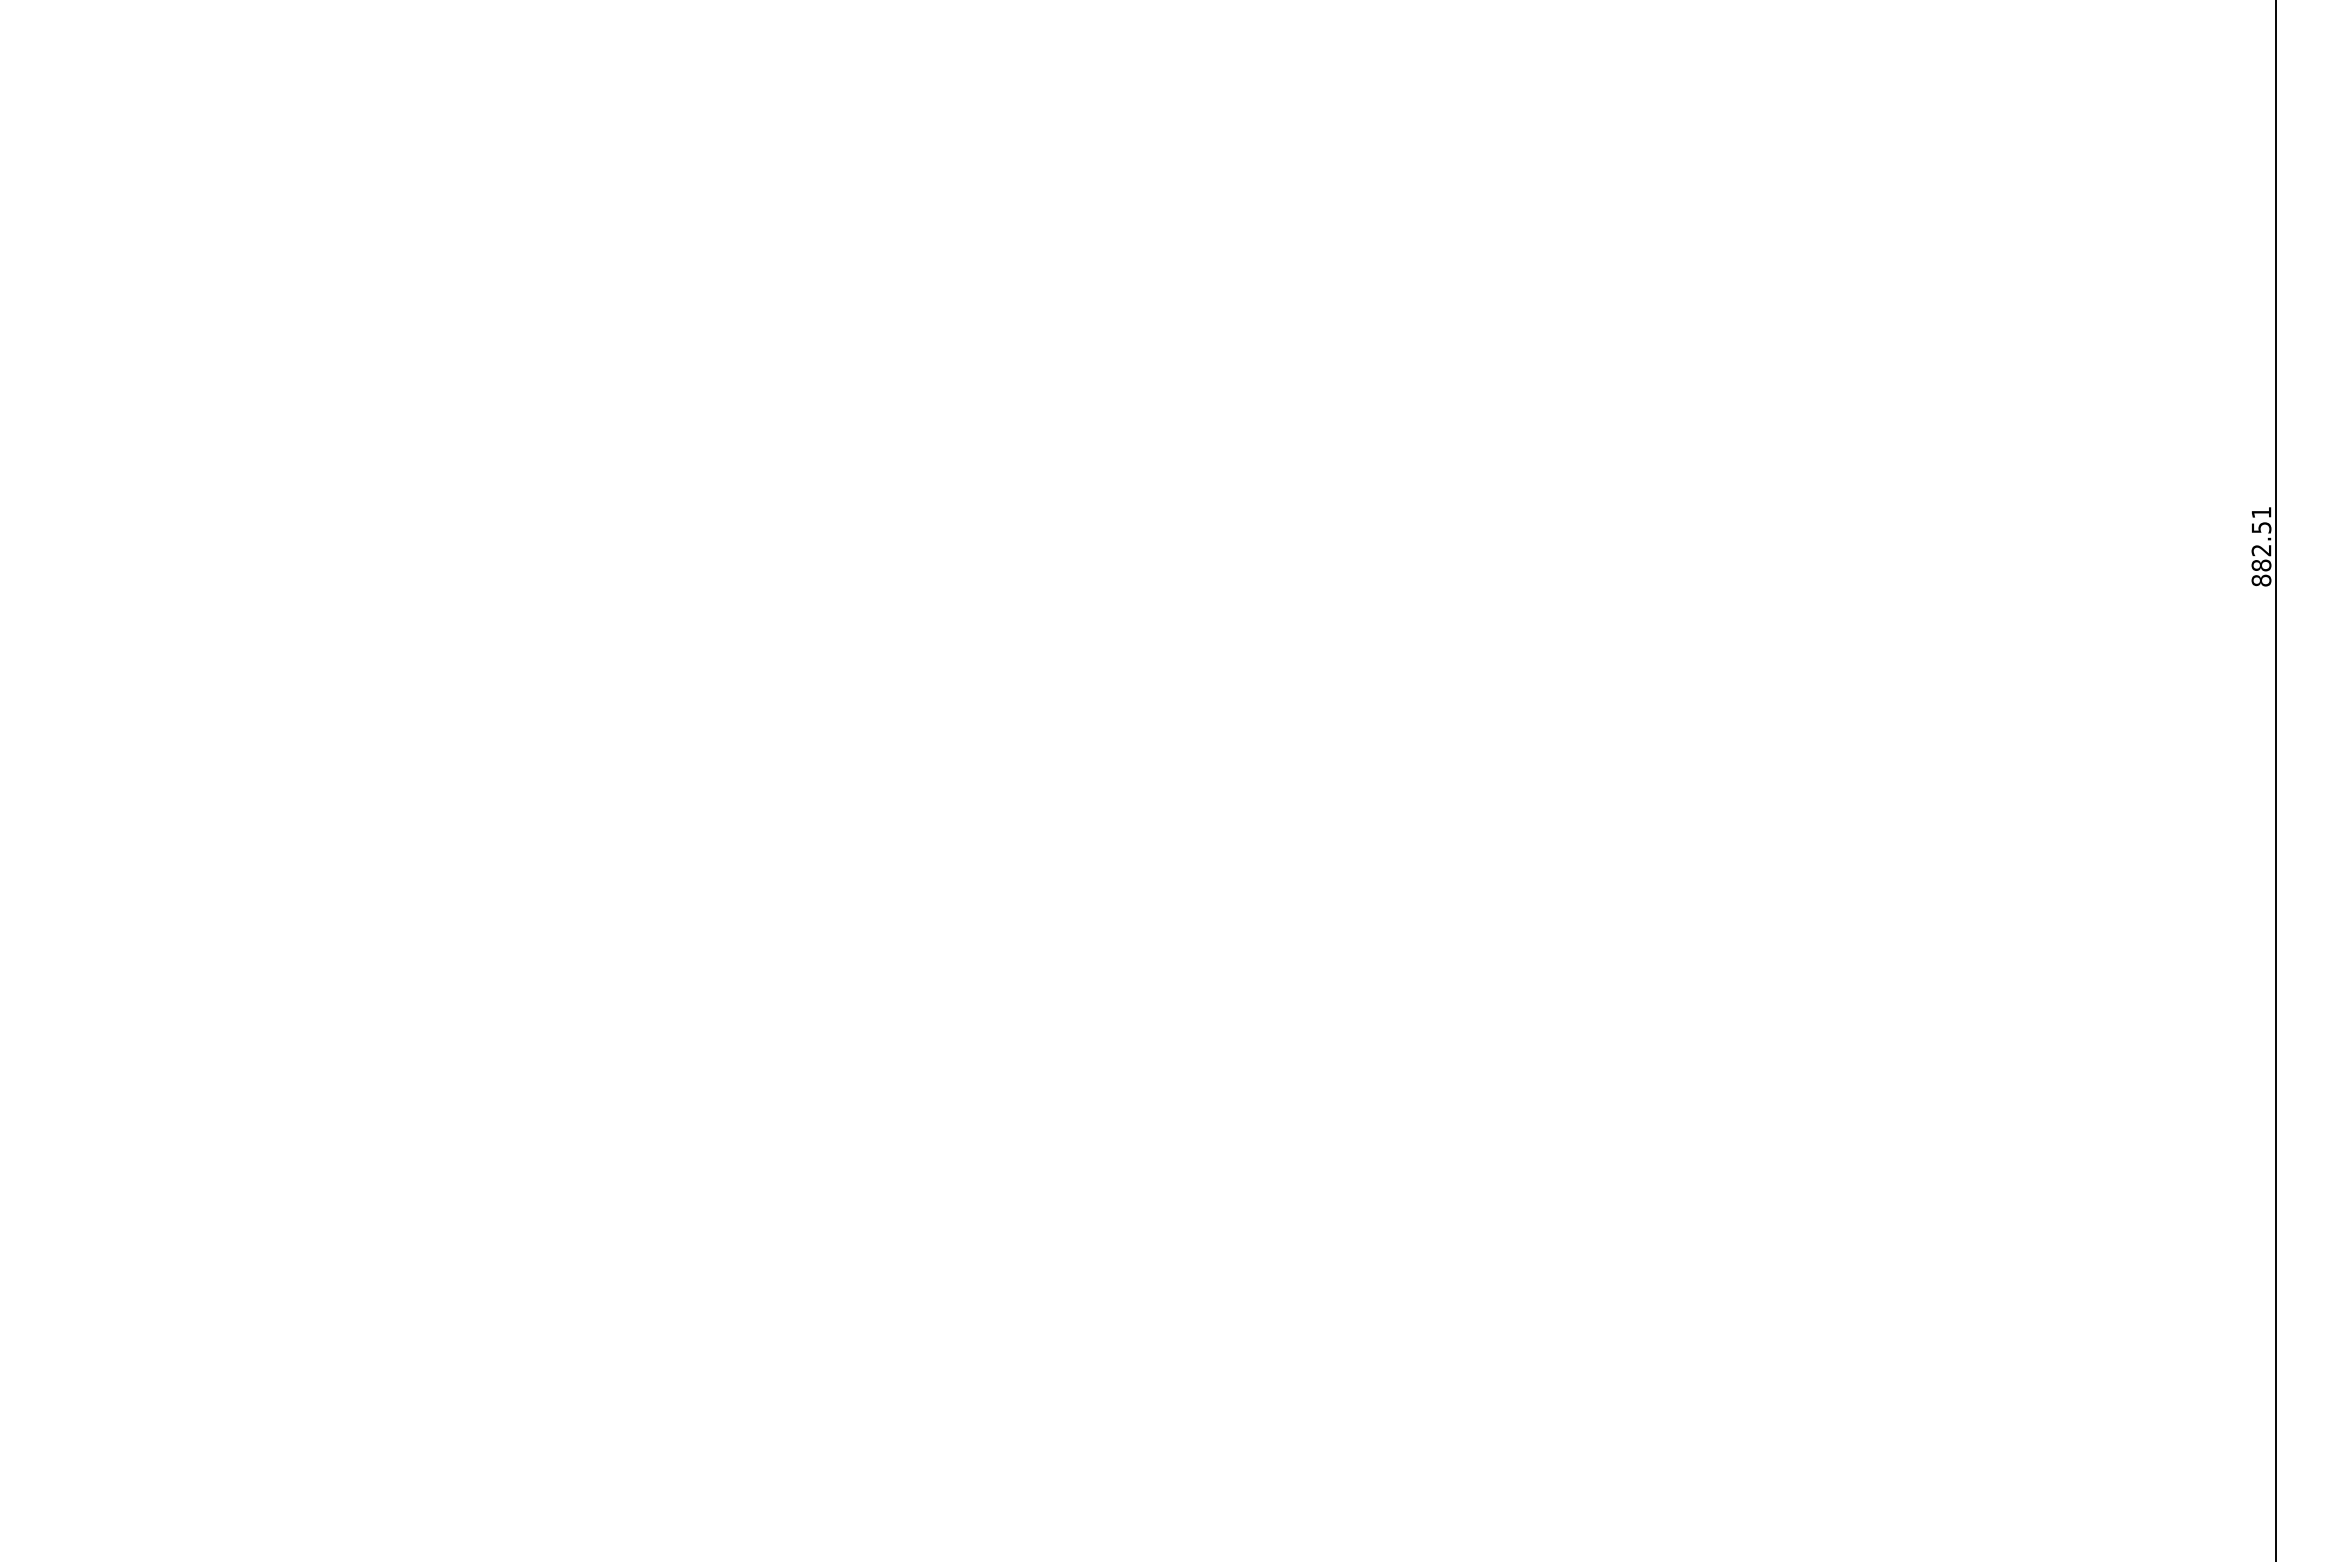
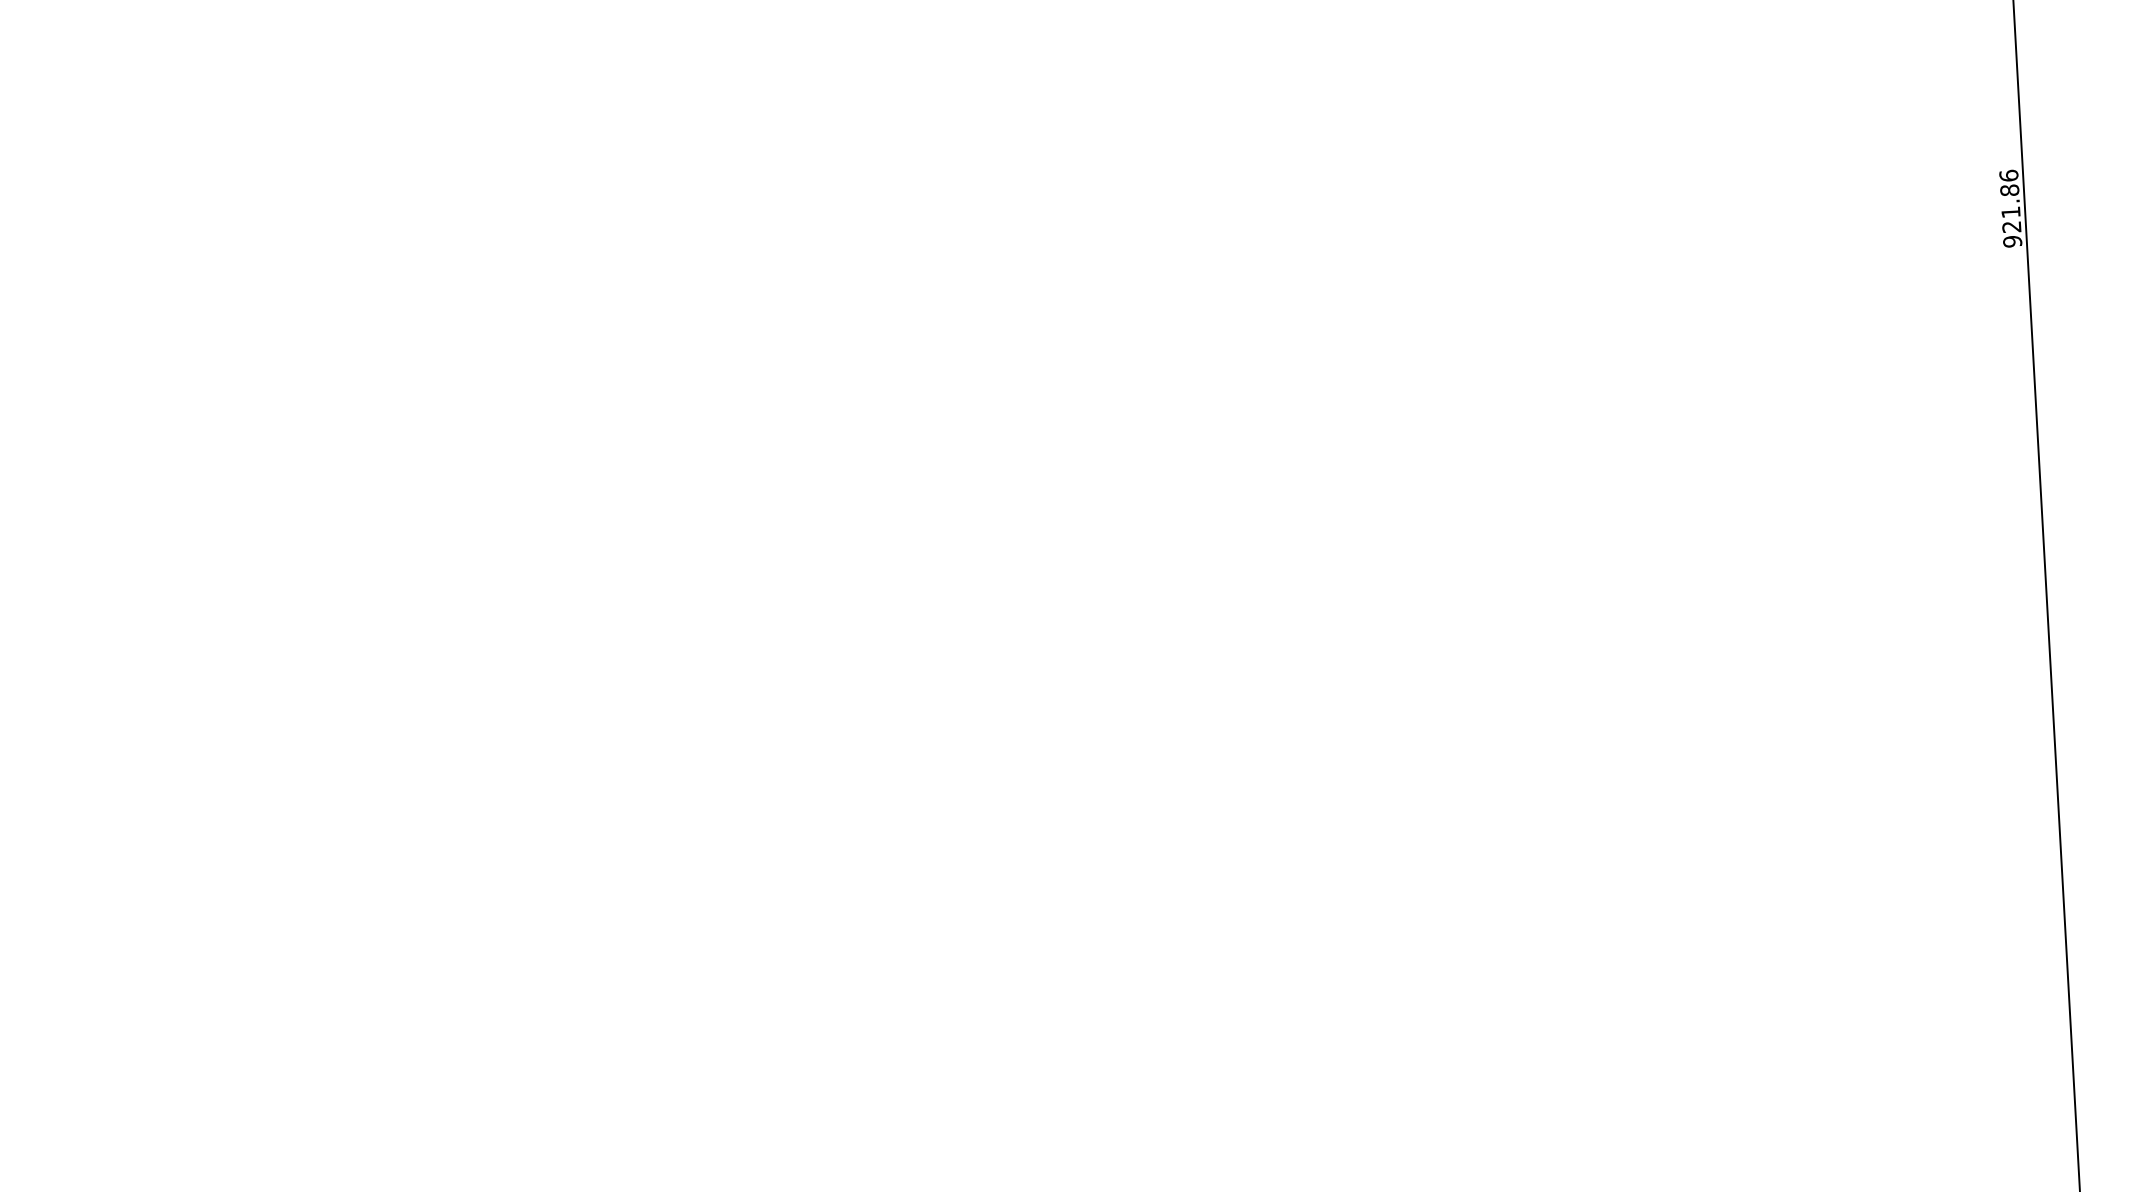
text: (2261, 546) -> (2010, 208), 882.51 -> 921.86

